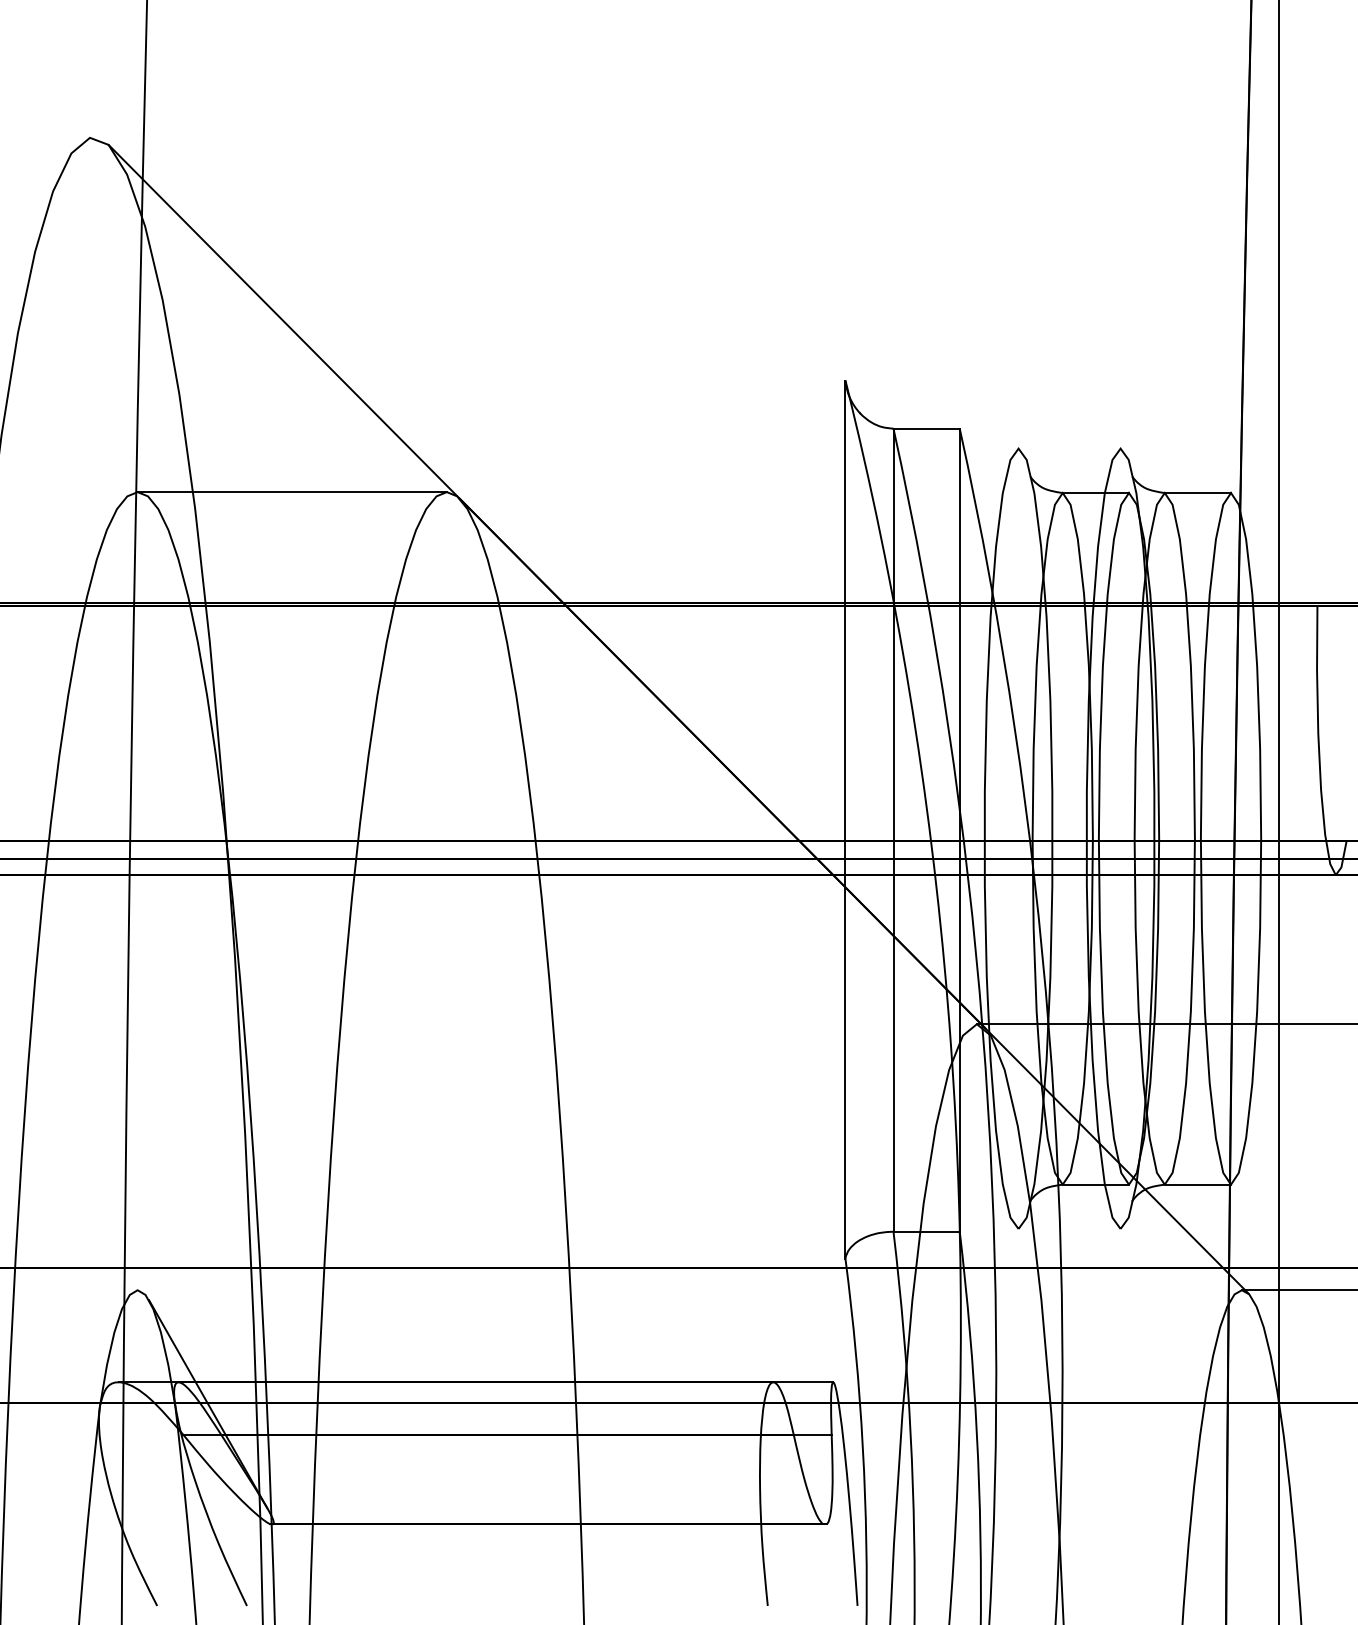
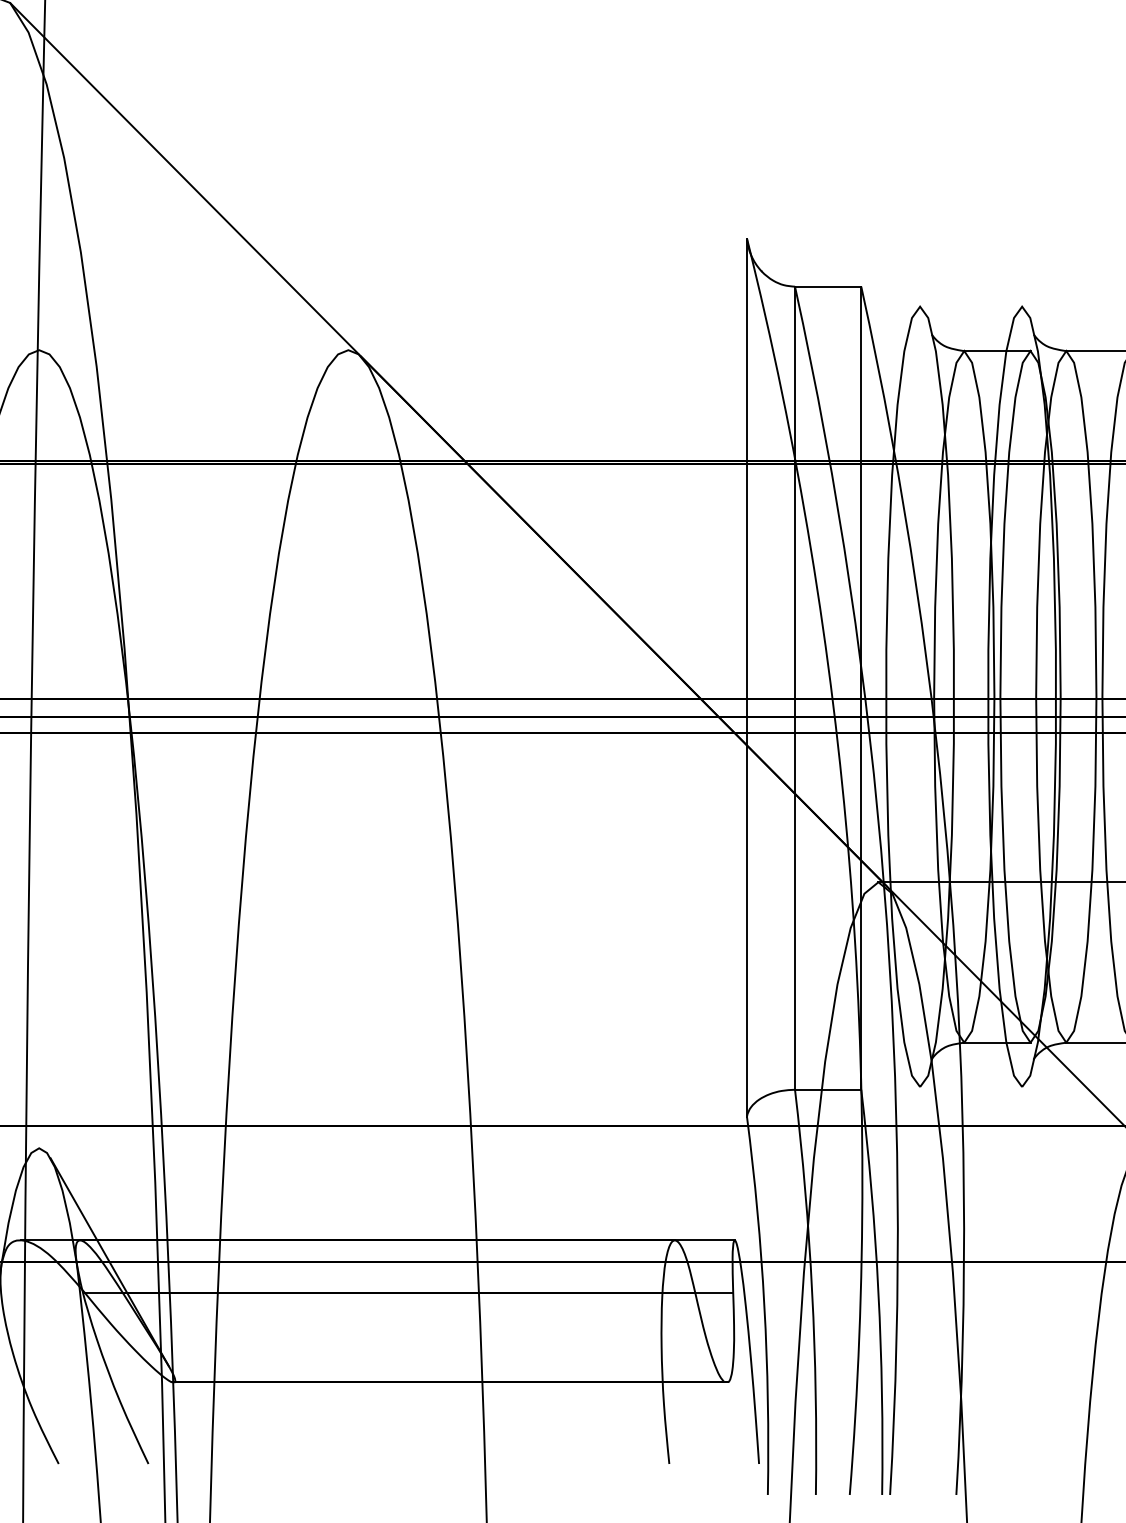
line: (291, 492) -> (193, 350), removed

